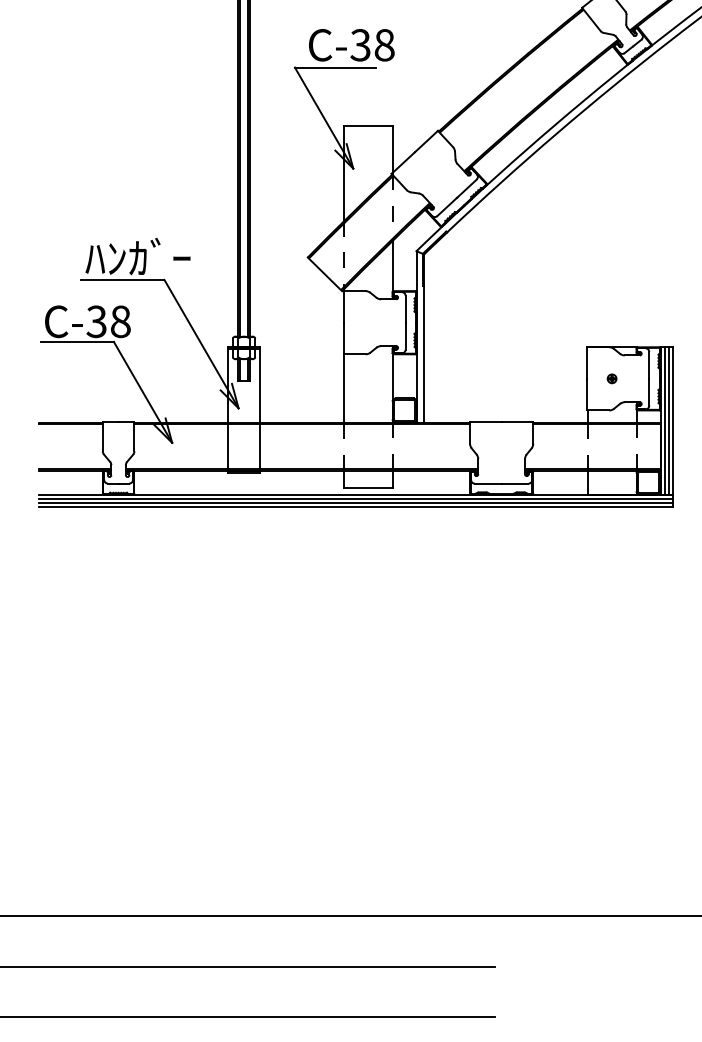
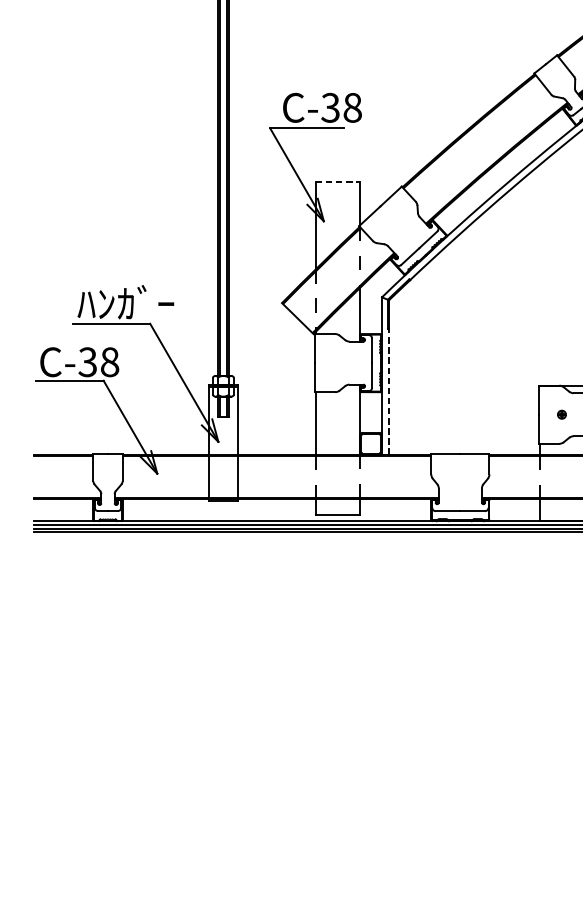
line: (368, 126) -> (337, 182), solid -> dashed
line: (424, 353) -> (389, 391), solid -> dashed

